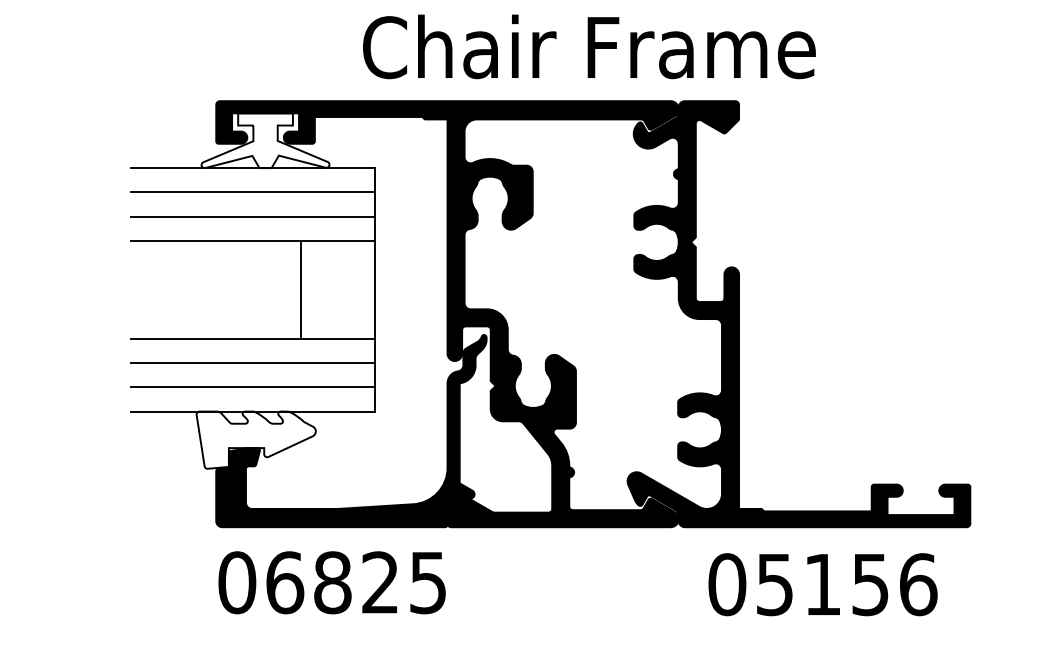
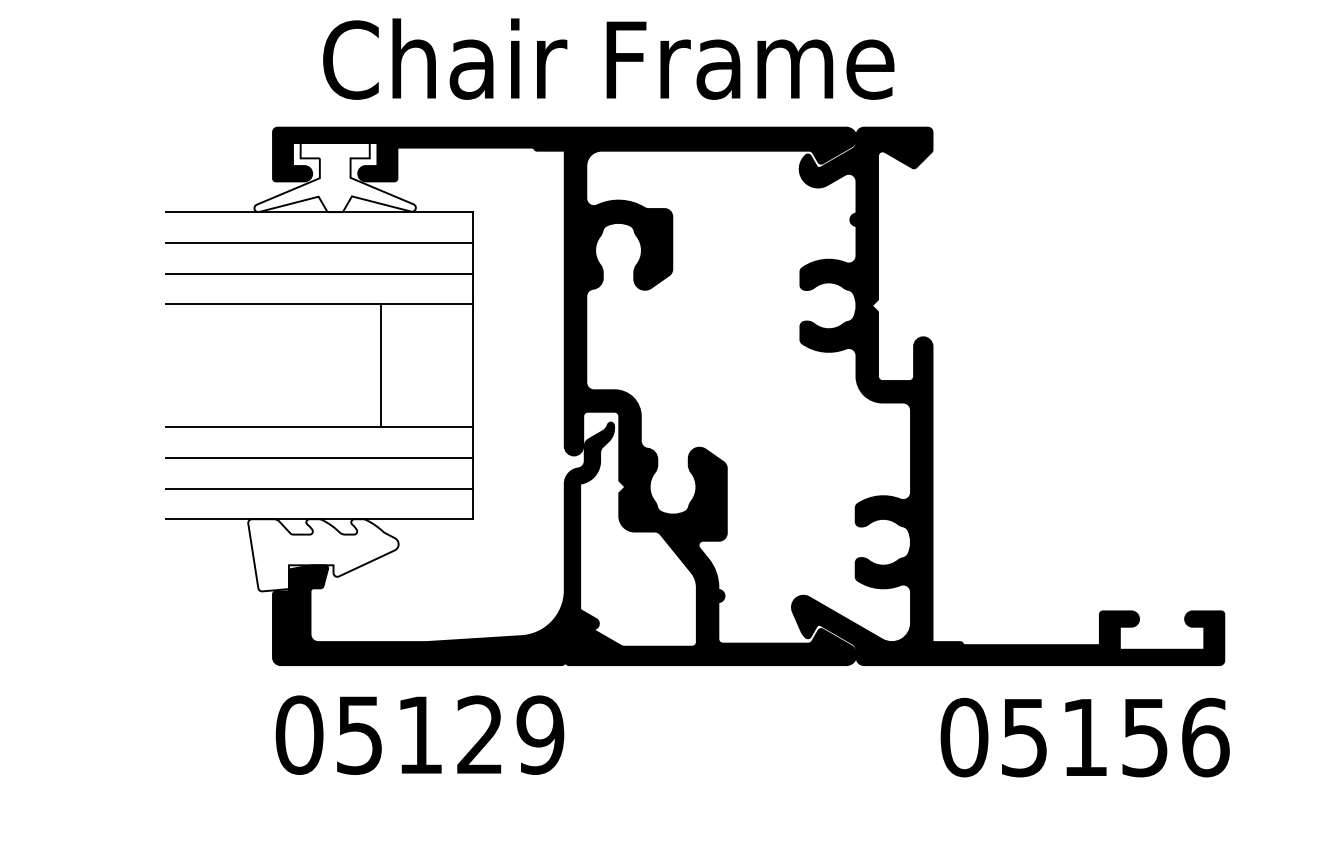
text: (589, 46) -> (608, 58), moved
text: (356, 582) -> (449, 734), 06825 -> 05129
text: (822, 584) -> (1084, 737), moved

